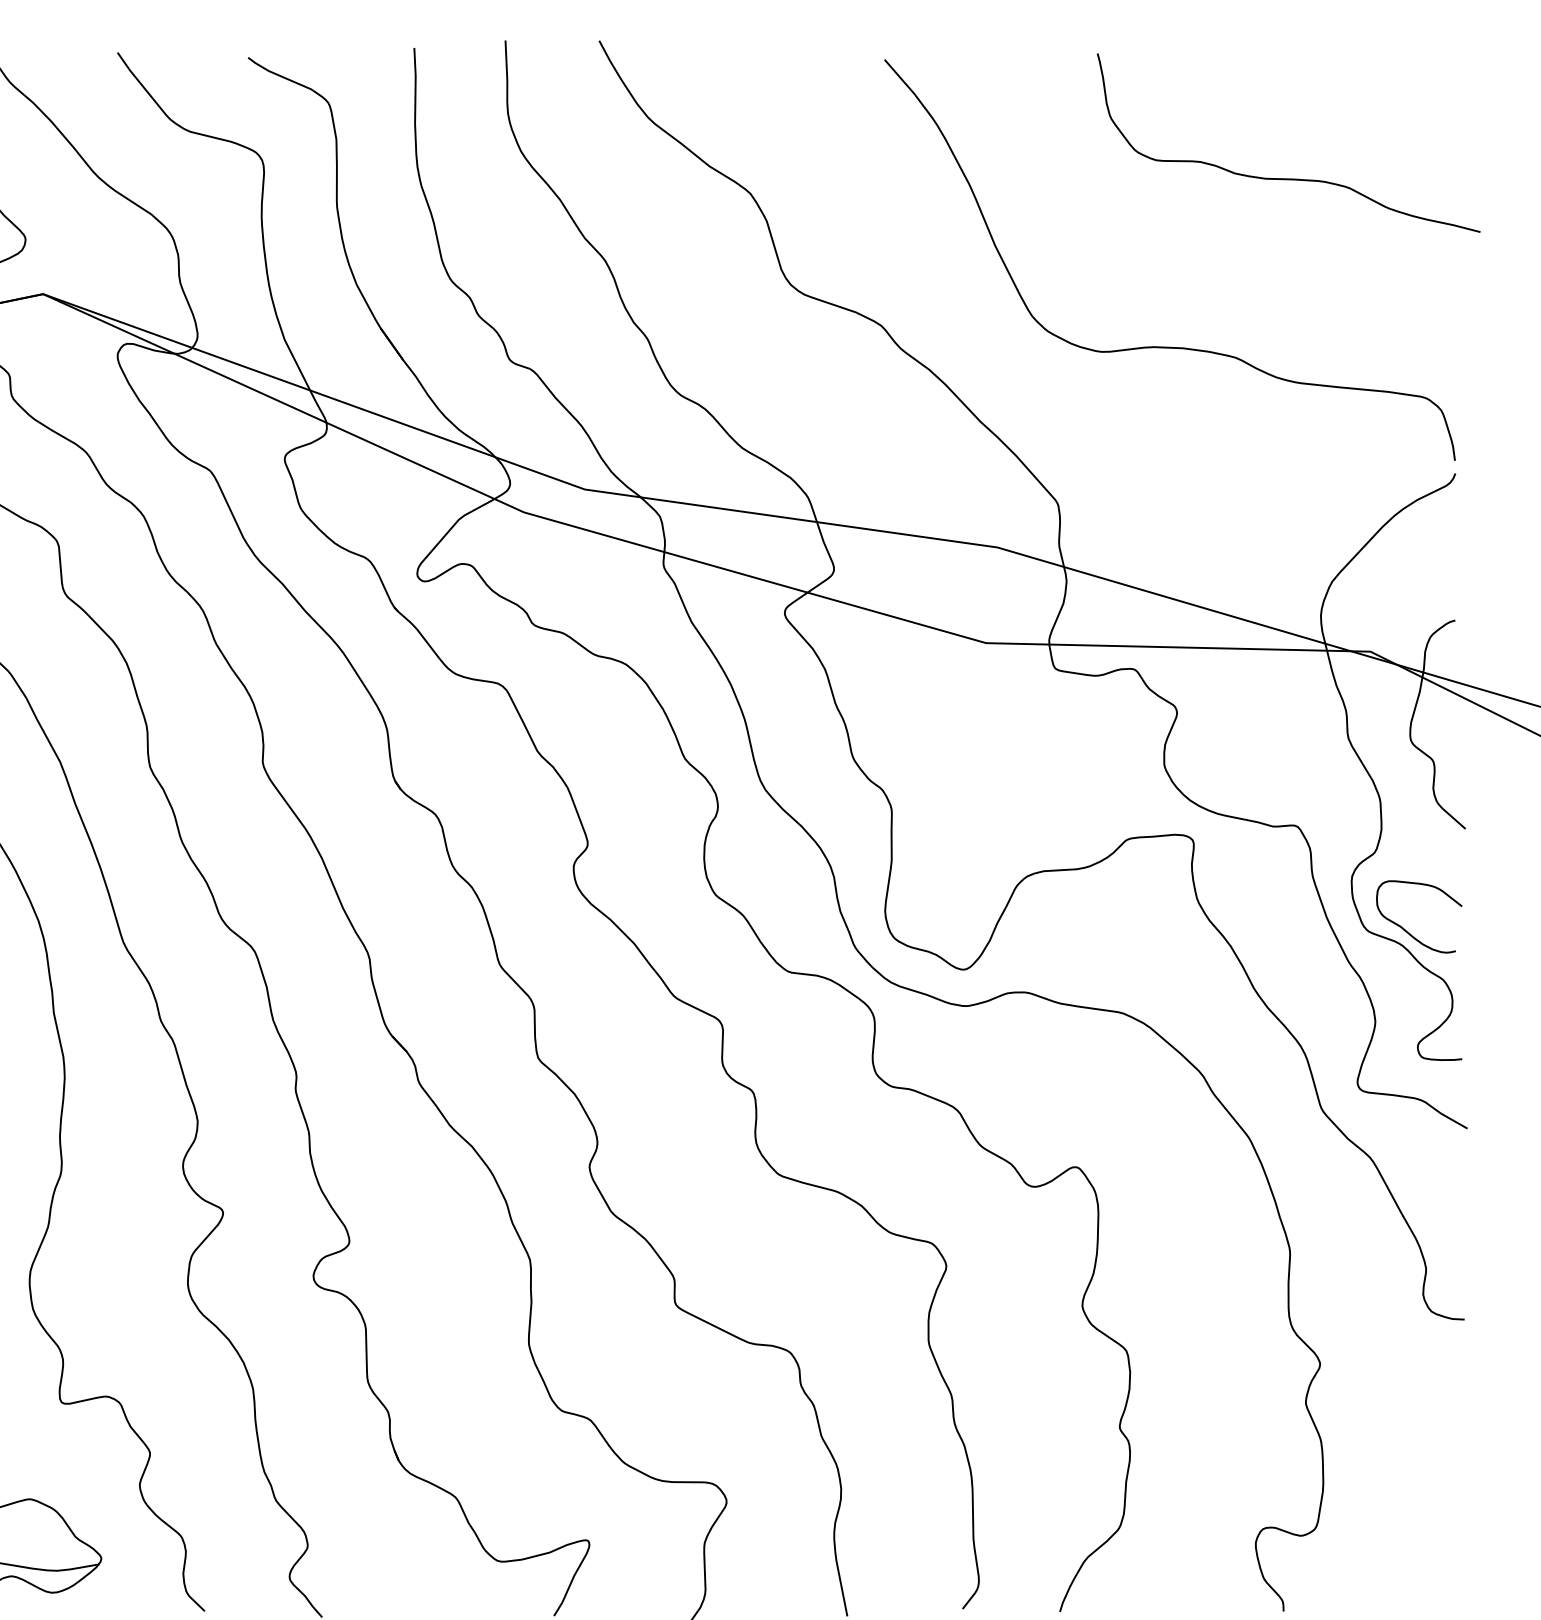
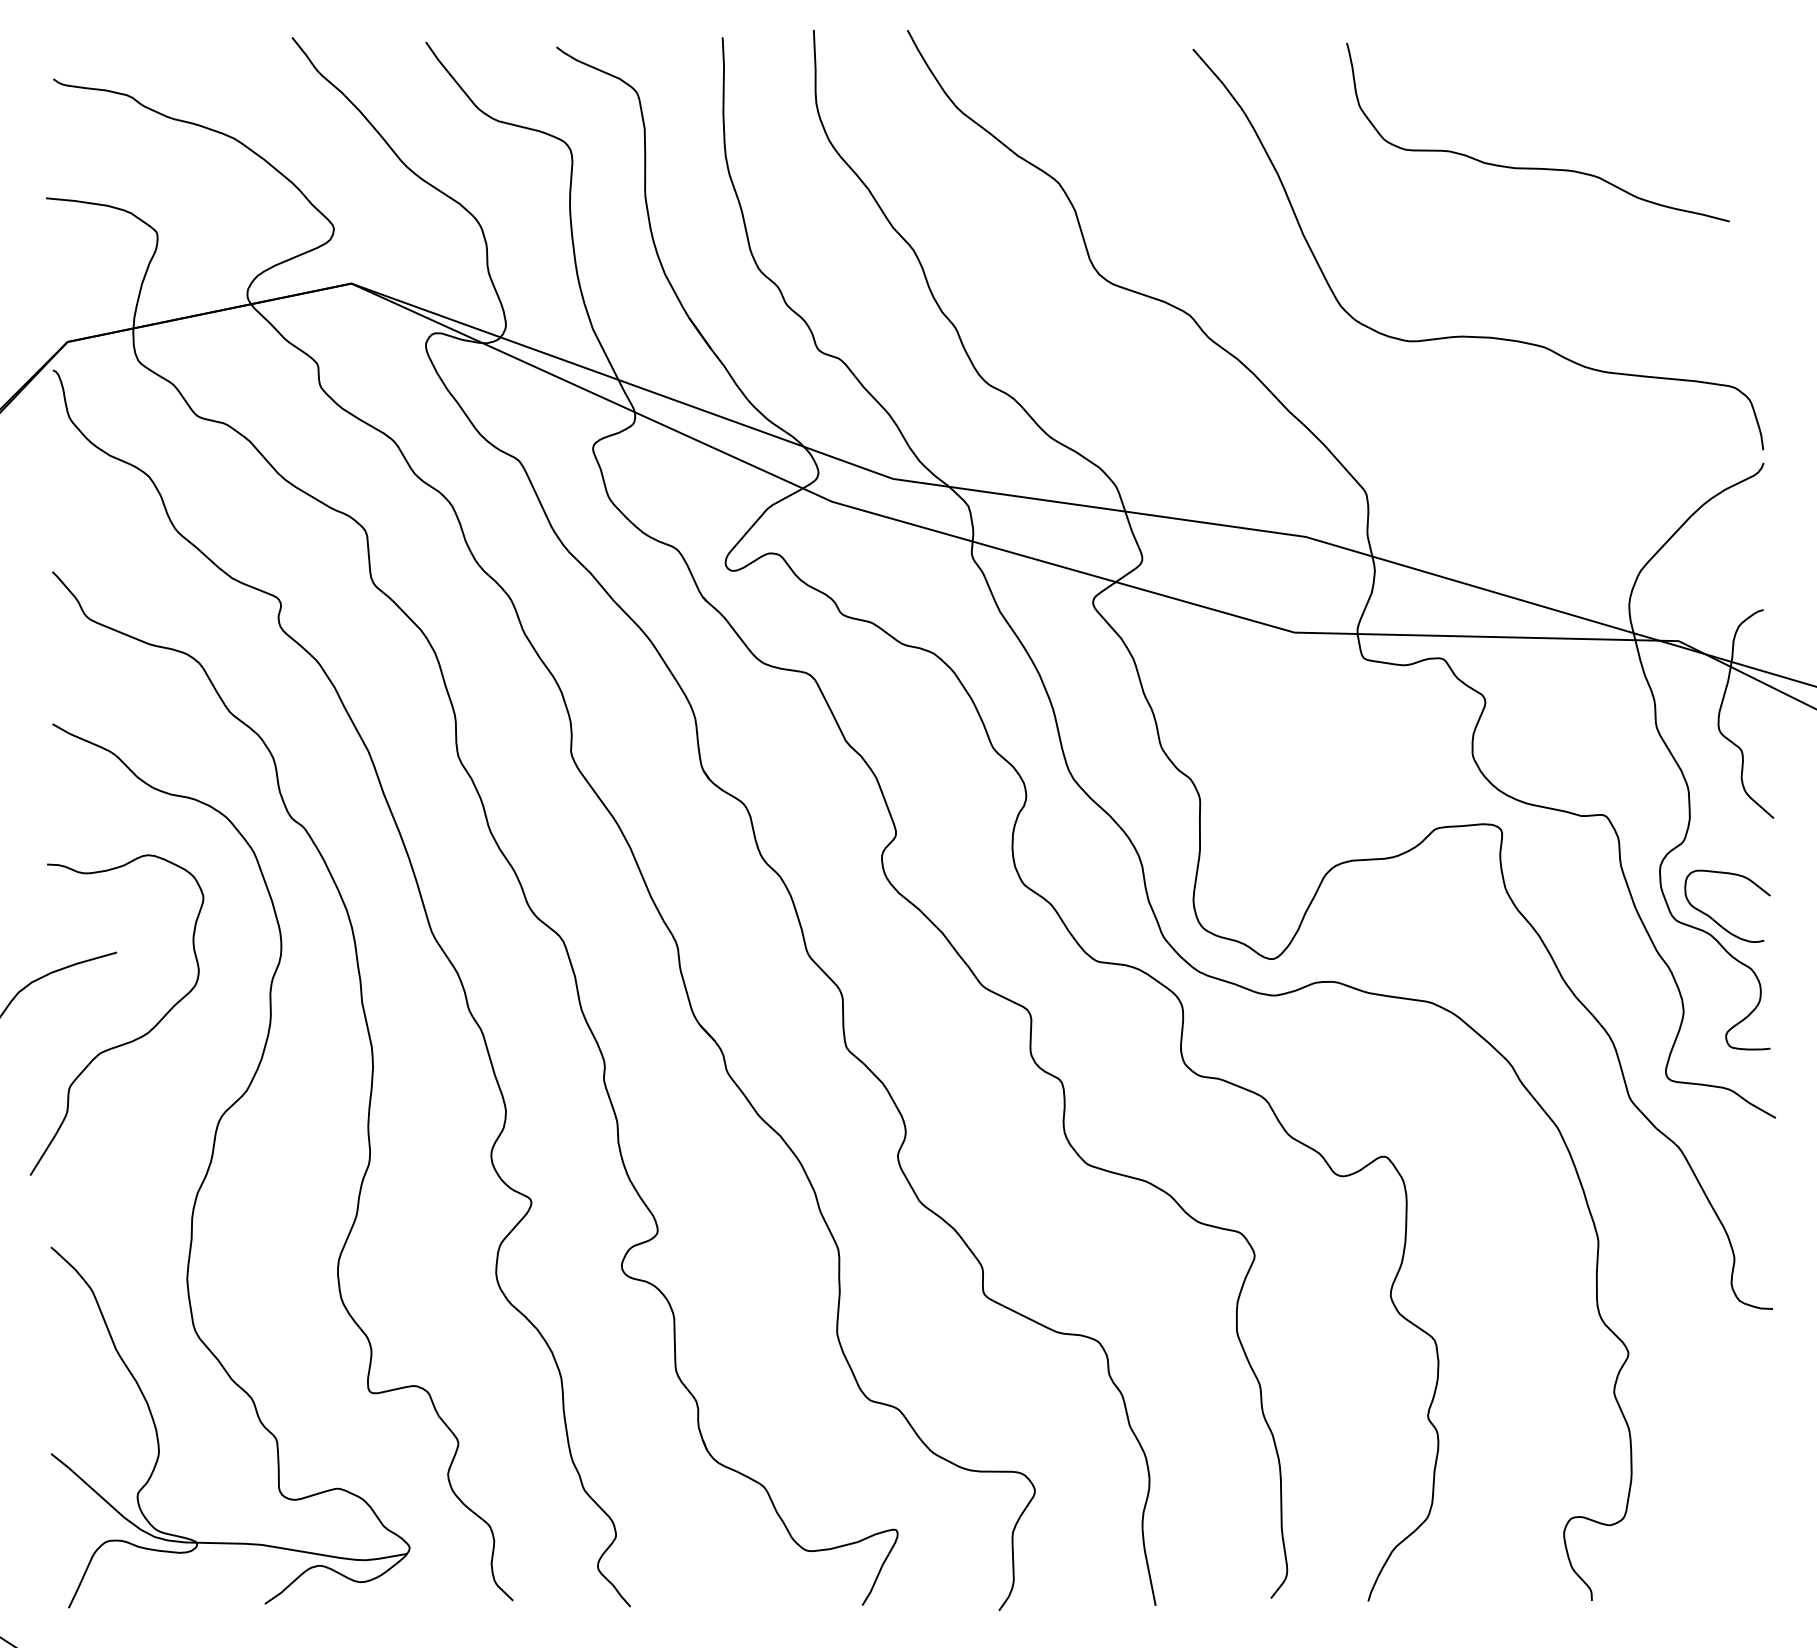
curve: (1288, 178) -> (1537, 167), moved

